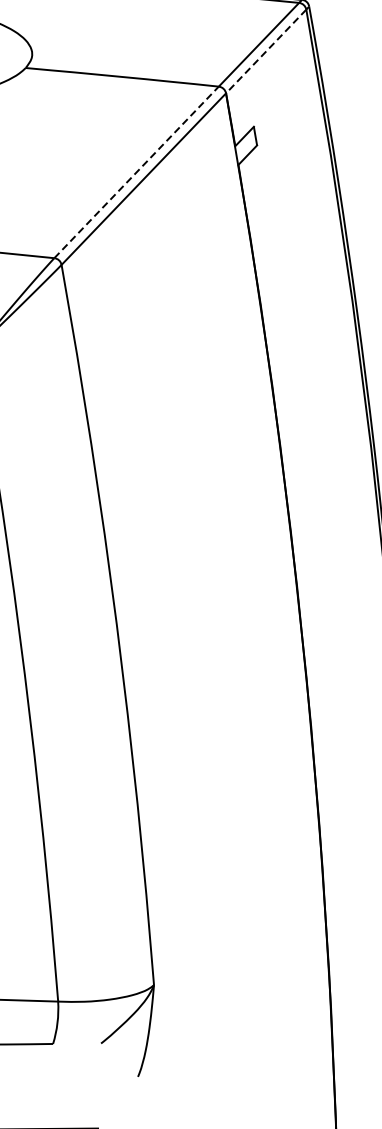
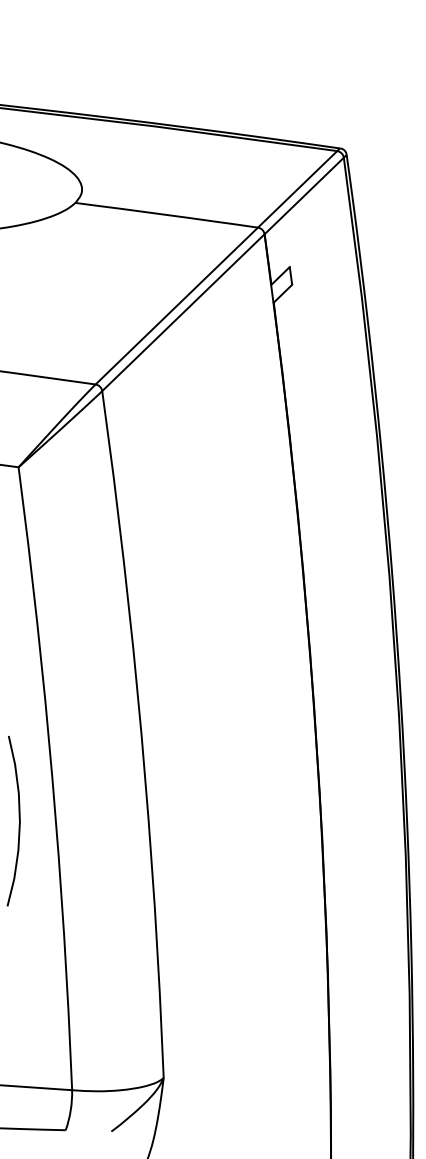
line: (265, 52) -> (303, 196), dashed -> solid
line: (136, 172) -> (176, 306), dashed -> solid

